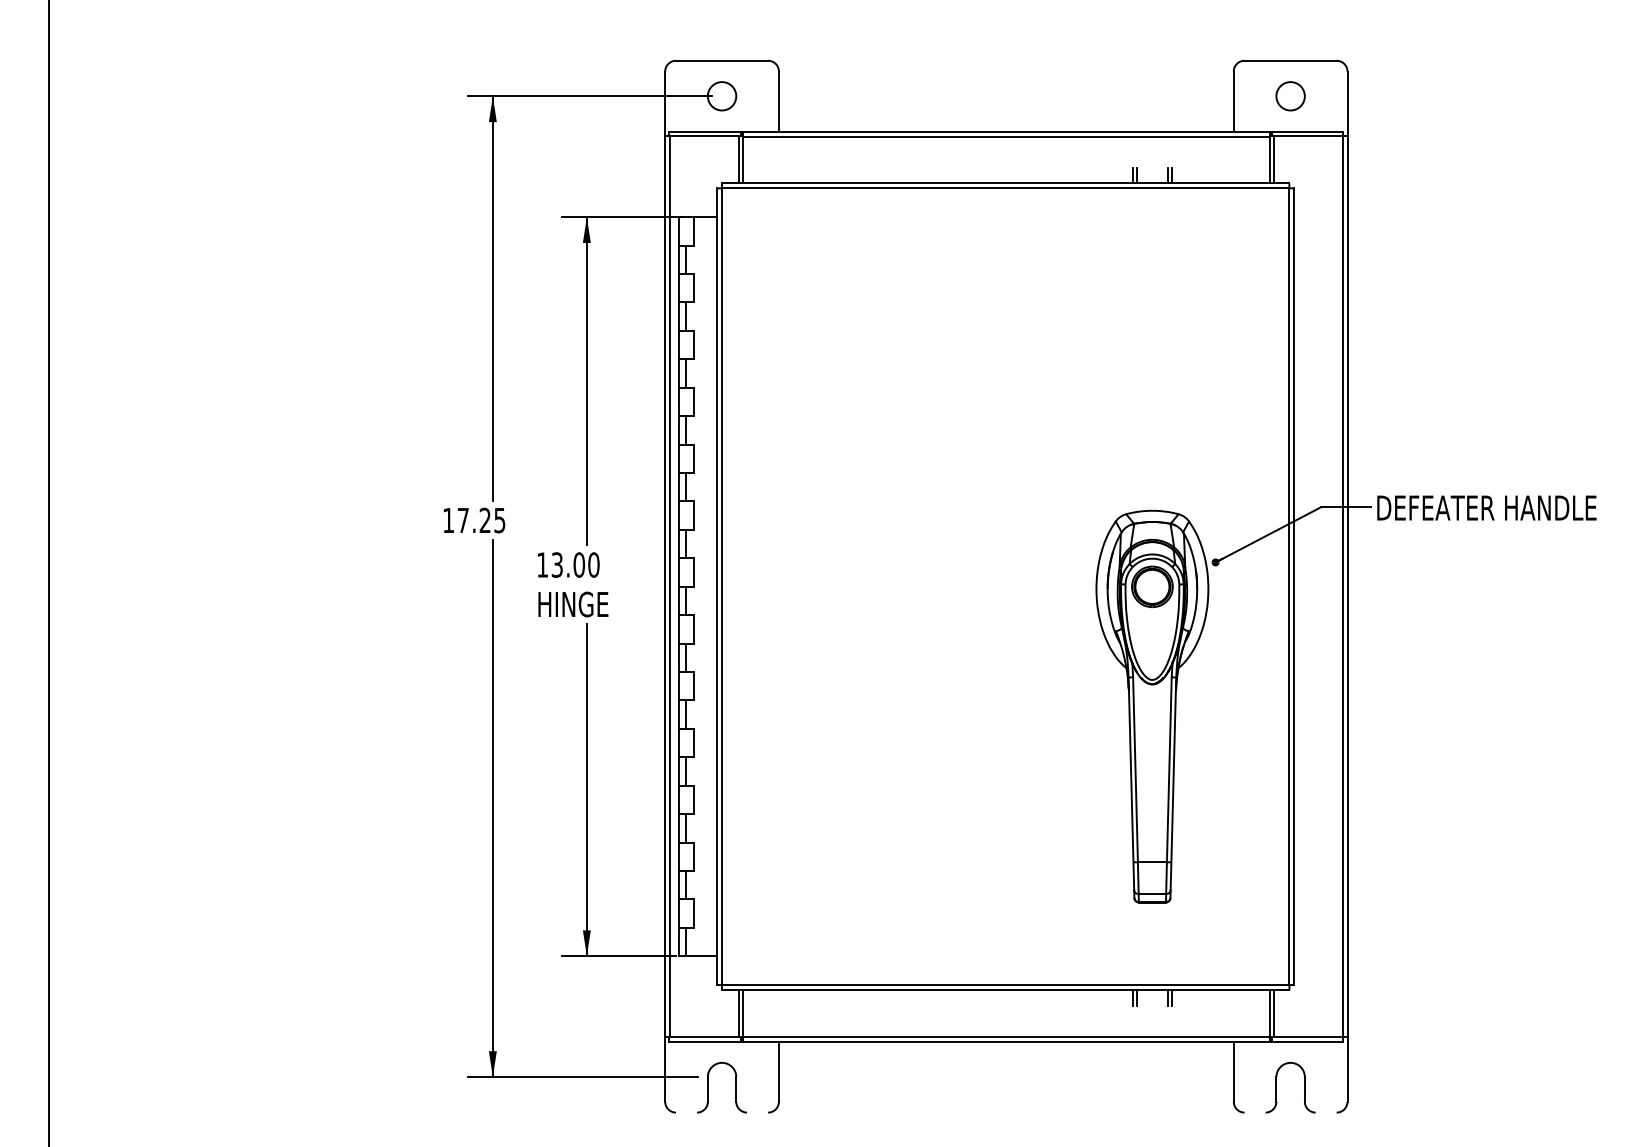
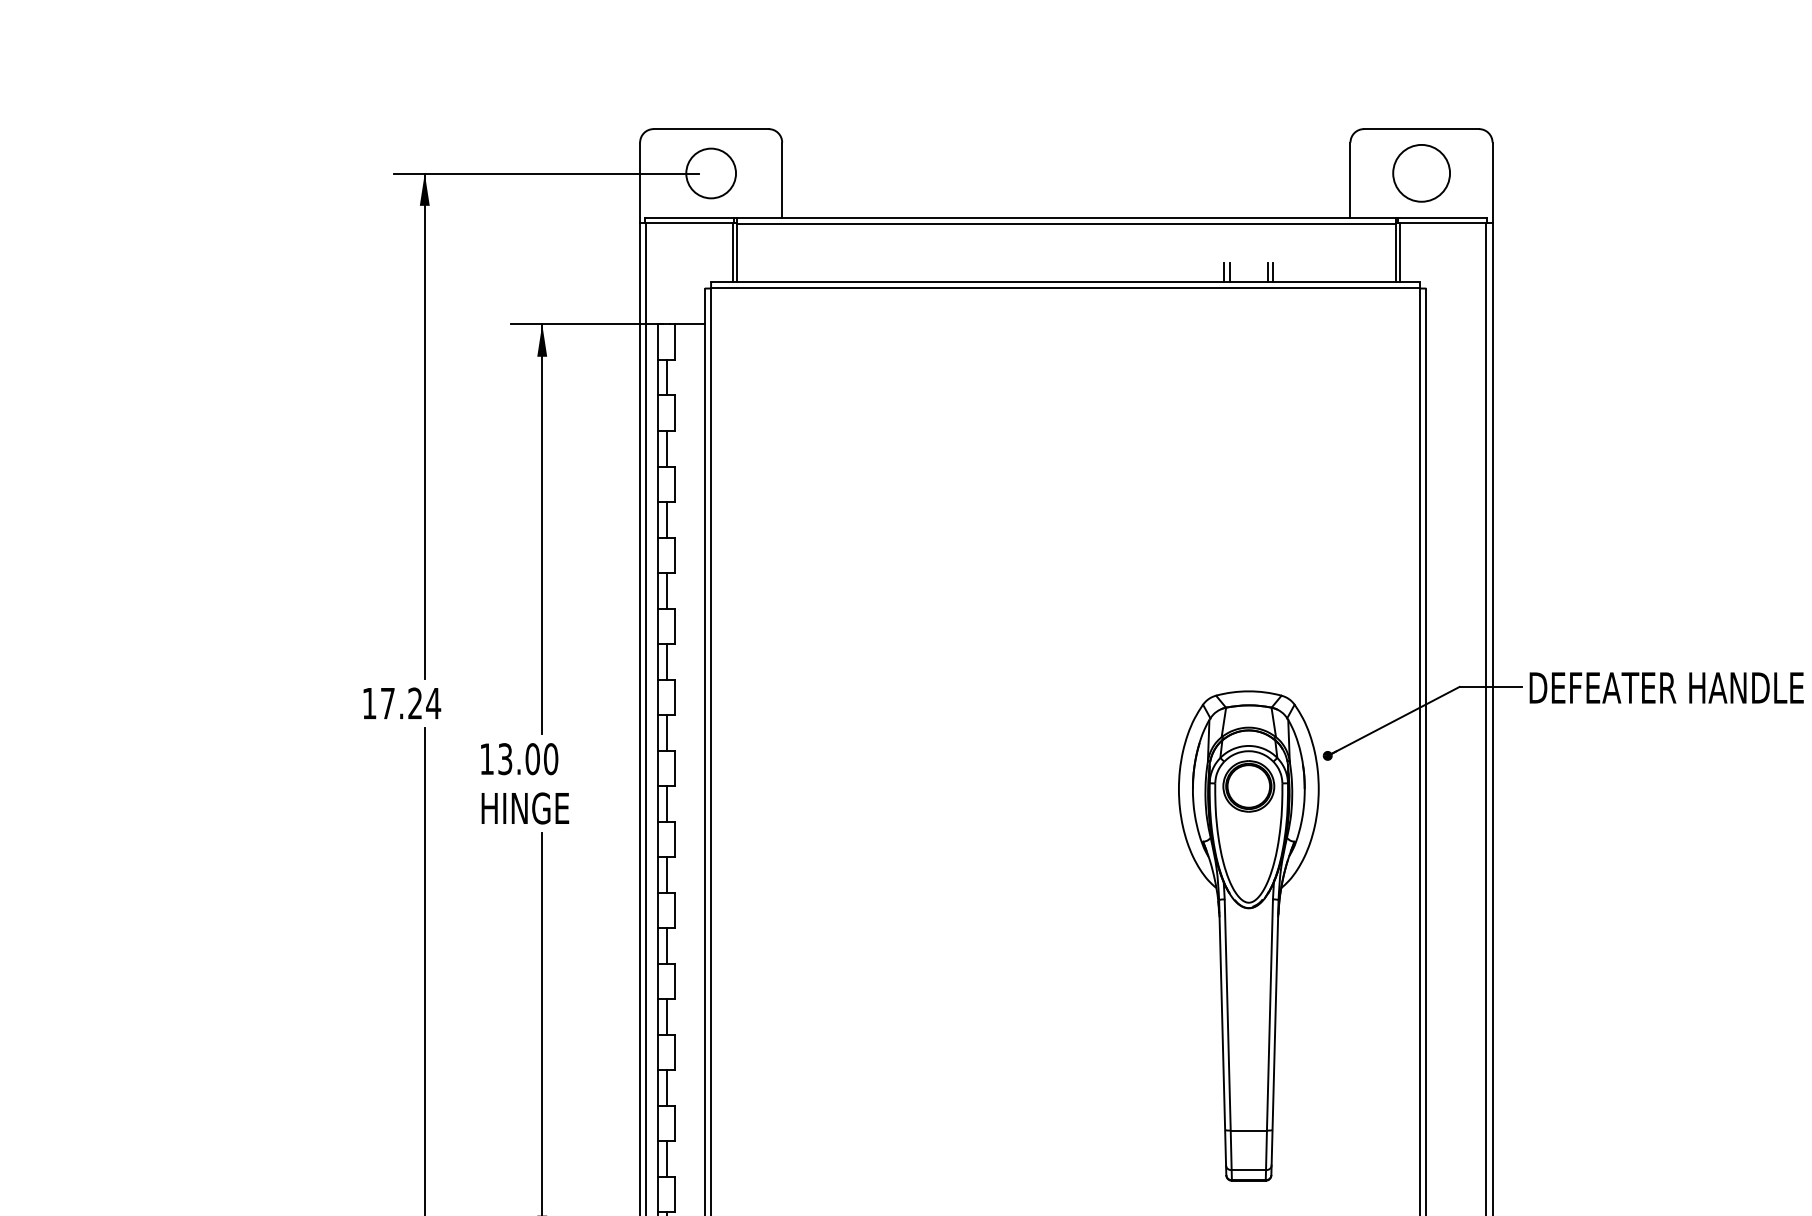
circle: (721, 96) -> (710, 173), size x1.4
circle: (1290, 96) -> (1421, 173), size x1.6
text: (499, 520) -> (433, 703), 17.25 -> 17.24

